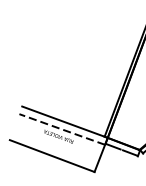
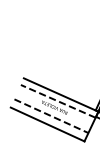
line: (55, 146) -> (51, 116), added

